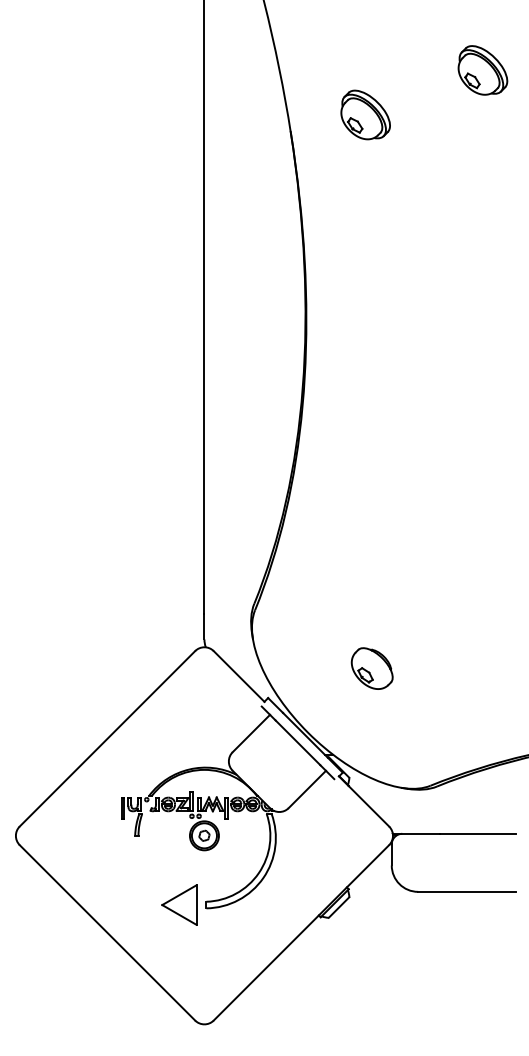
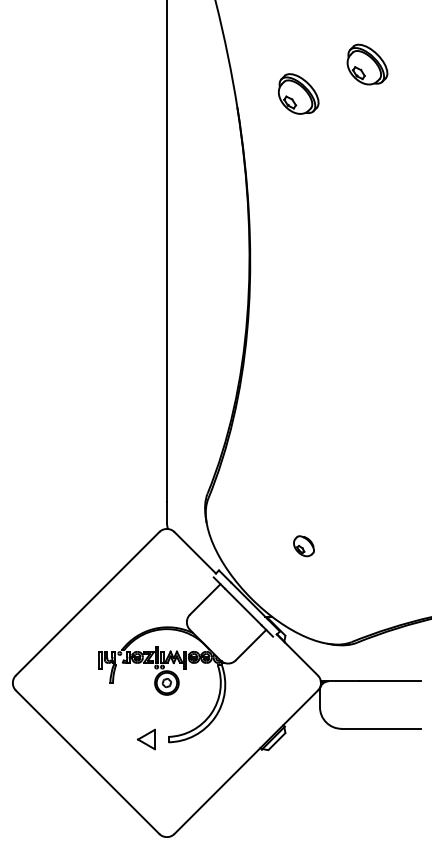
part: (482, 70) -> (367, 64), moved
part: (371, 667) -> (303, 545), size x0.6
part: (179, 904) -> (146, 739), size x0.6

